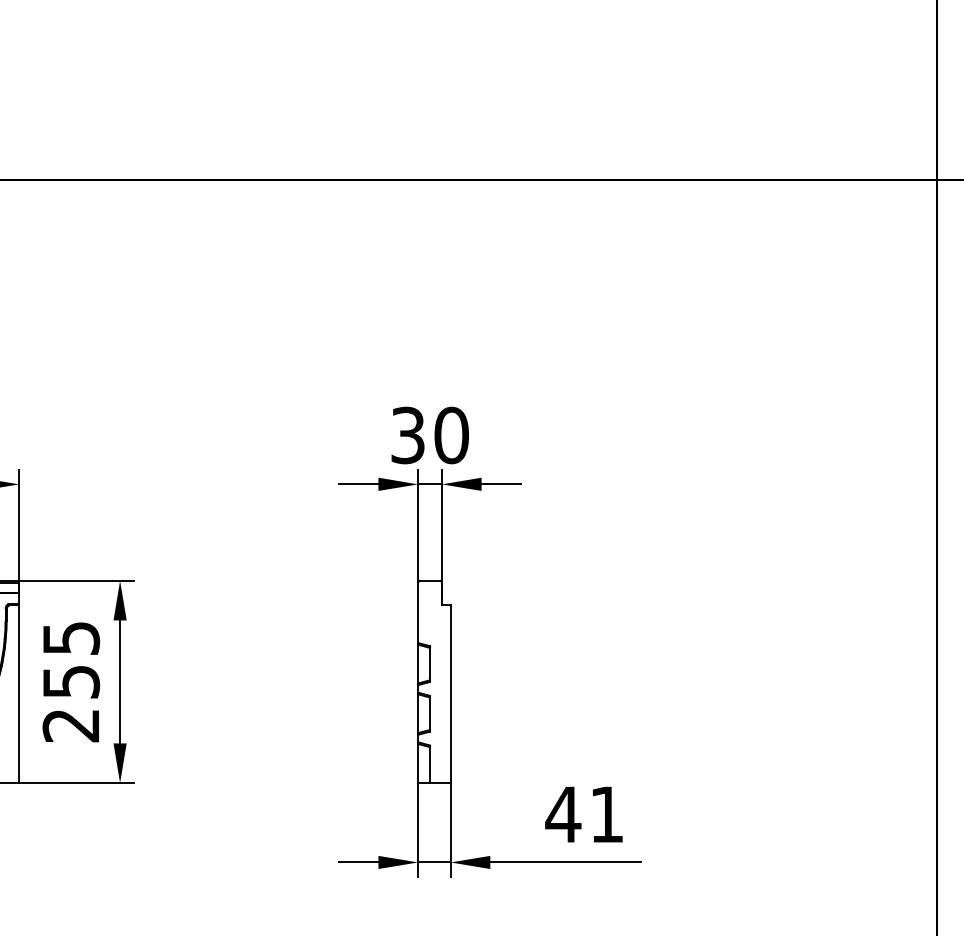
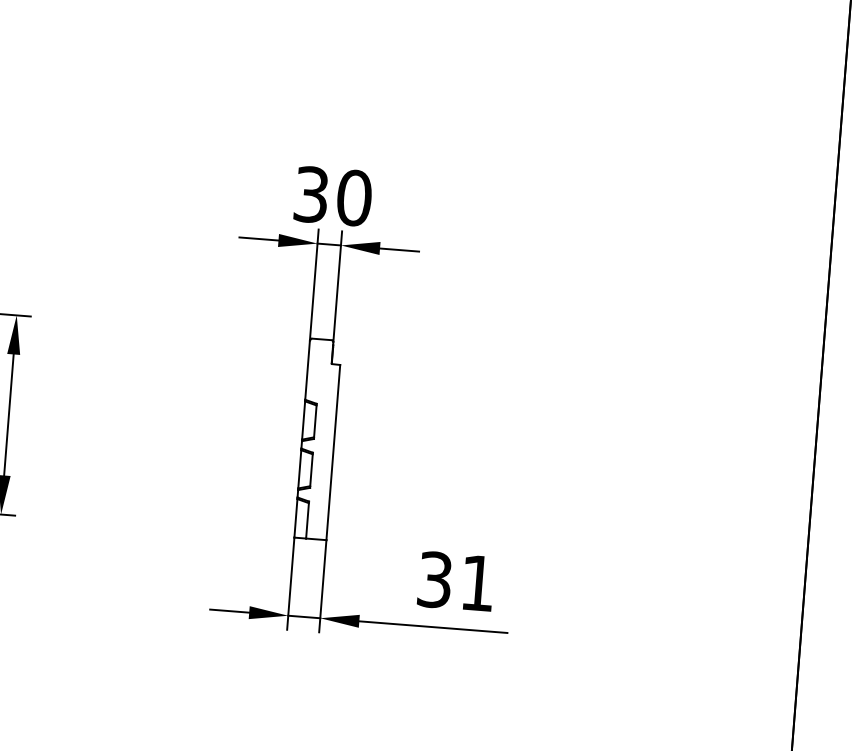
text: (563, 814) -> (435, 579), 41 -> 31

